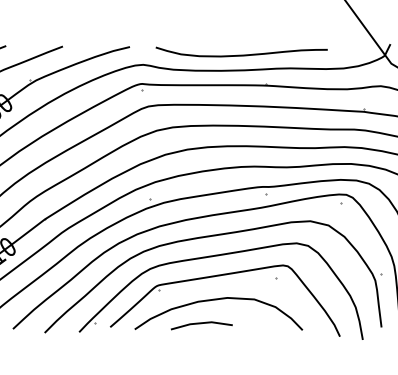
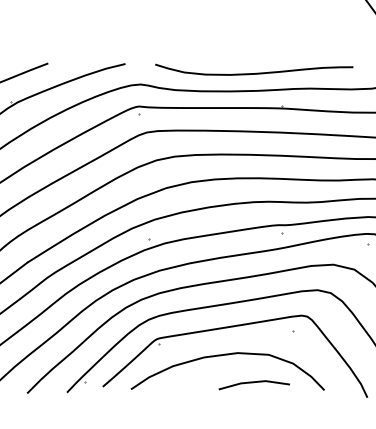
line: (201, 324) -> (253, 383), moved

